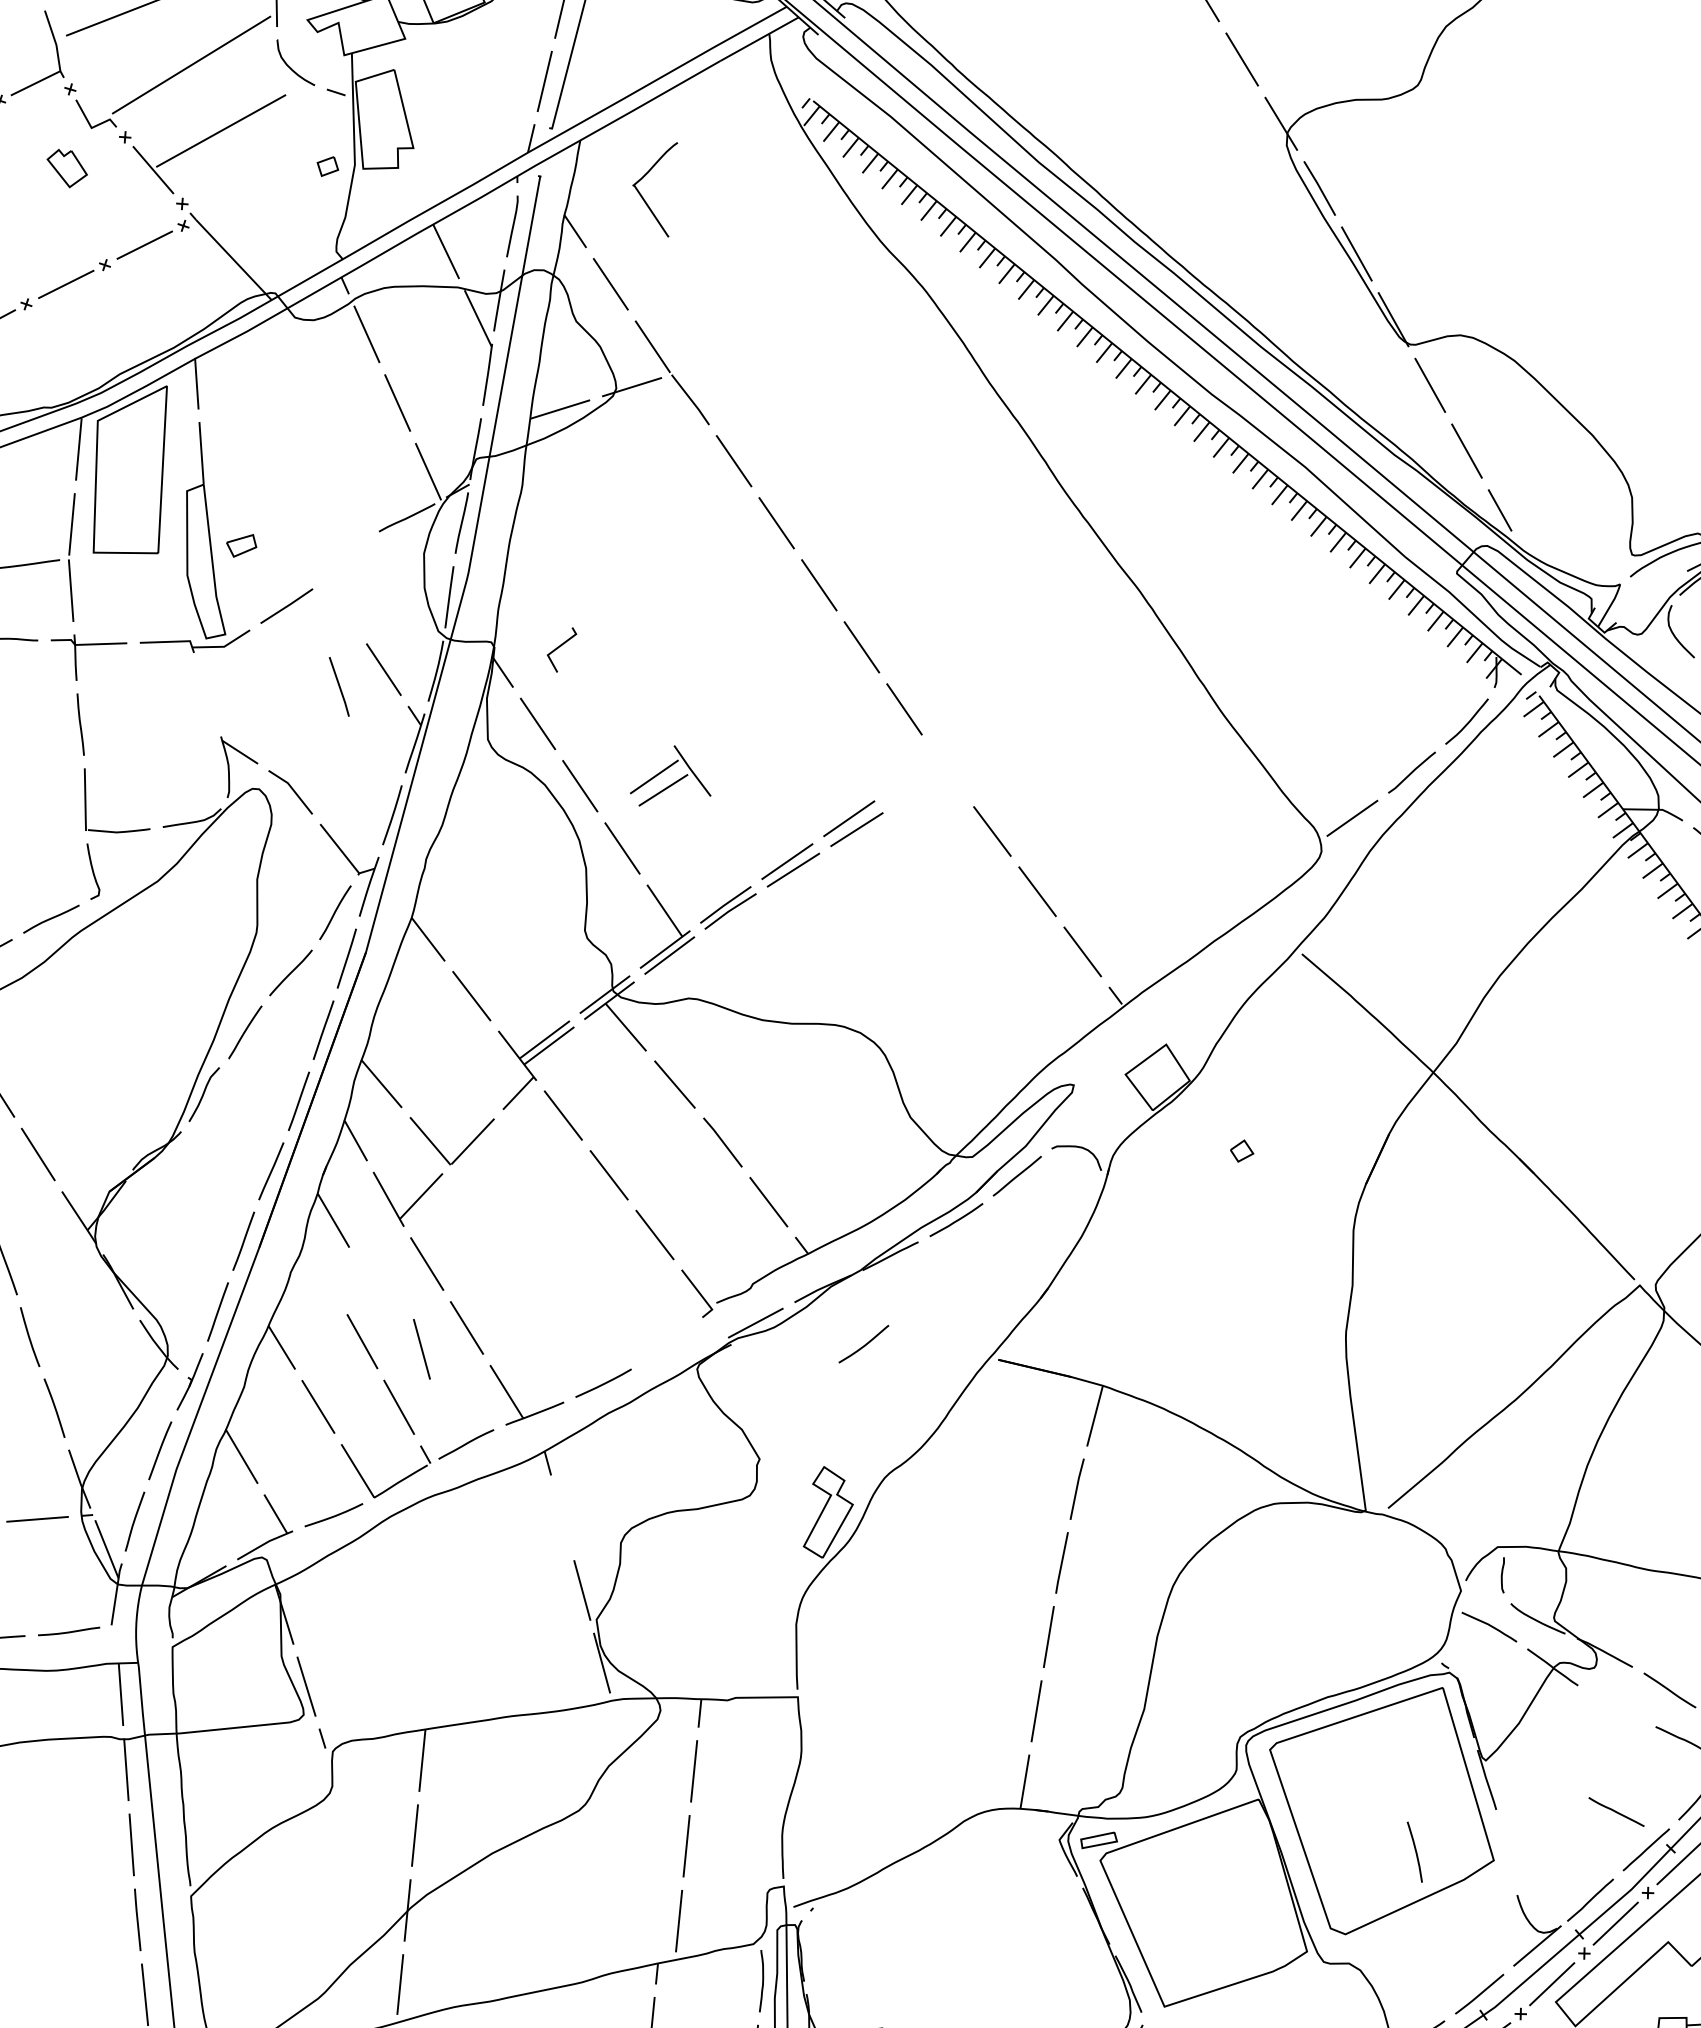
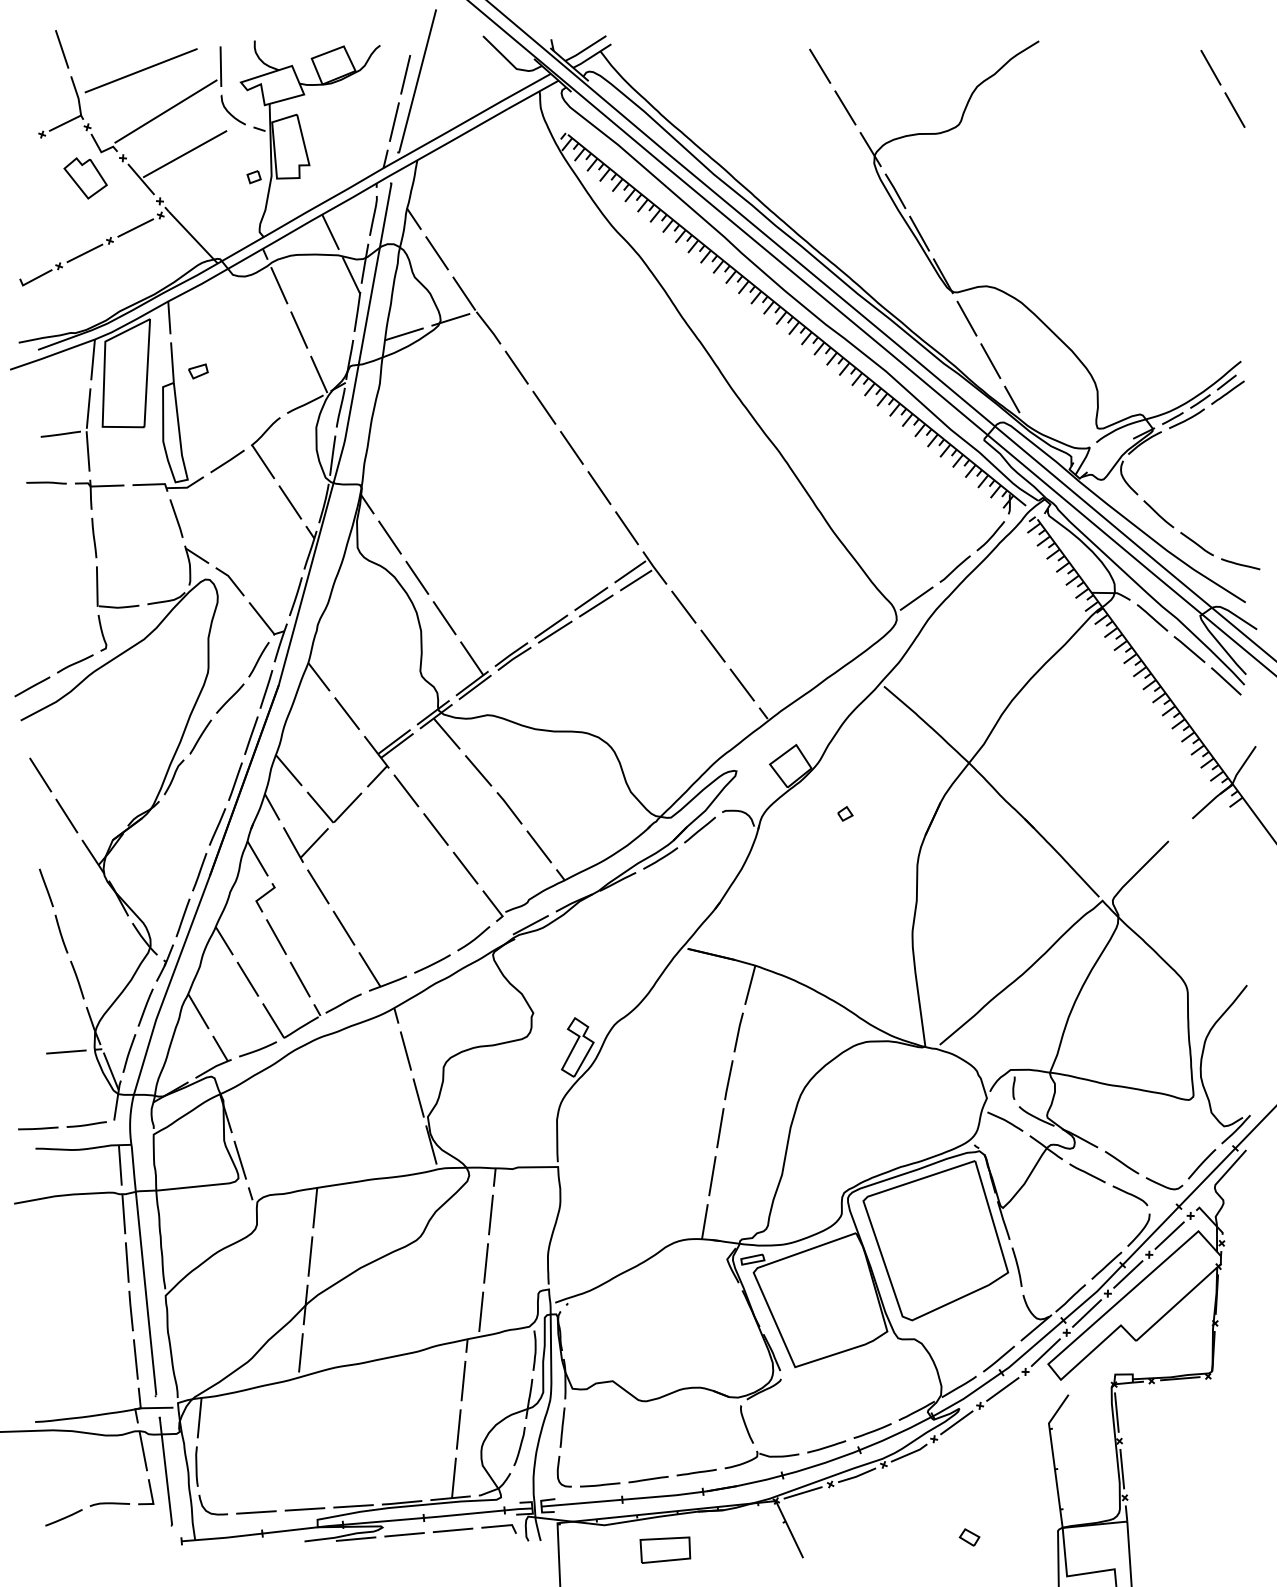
part: (67, 168) -> (85, 178), size x1.67
part: (643, 196) -> (258, 452), moved
part: (241, 545) -> (198, 371), moved
line: (560, 647) -> (264, 896), moved
line: (339, 686) -> (176, 518), moved
part: (670, 776) -> (640, 571), moved
curve: (865, 1343) -> (474, 938), moved
line: (421, 1348) -> (405, 1050), moved
line: (1616, 1812) -> (1087, 1173), moved
line: (1413, 1850) -> (1016, 1266), moved

